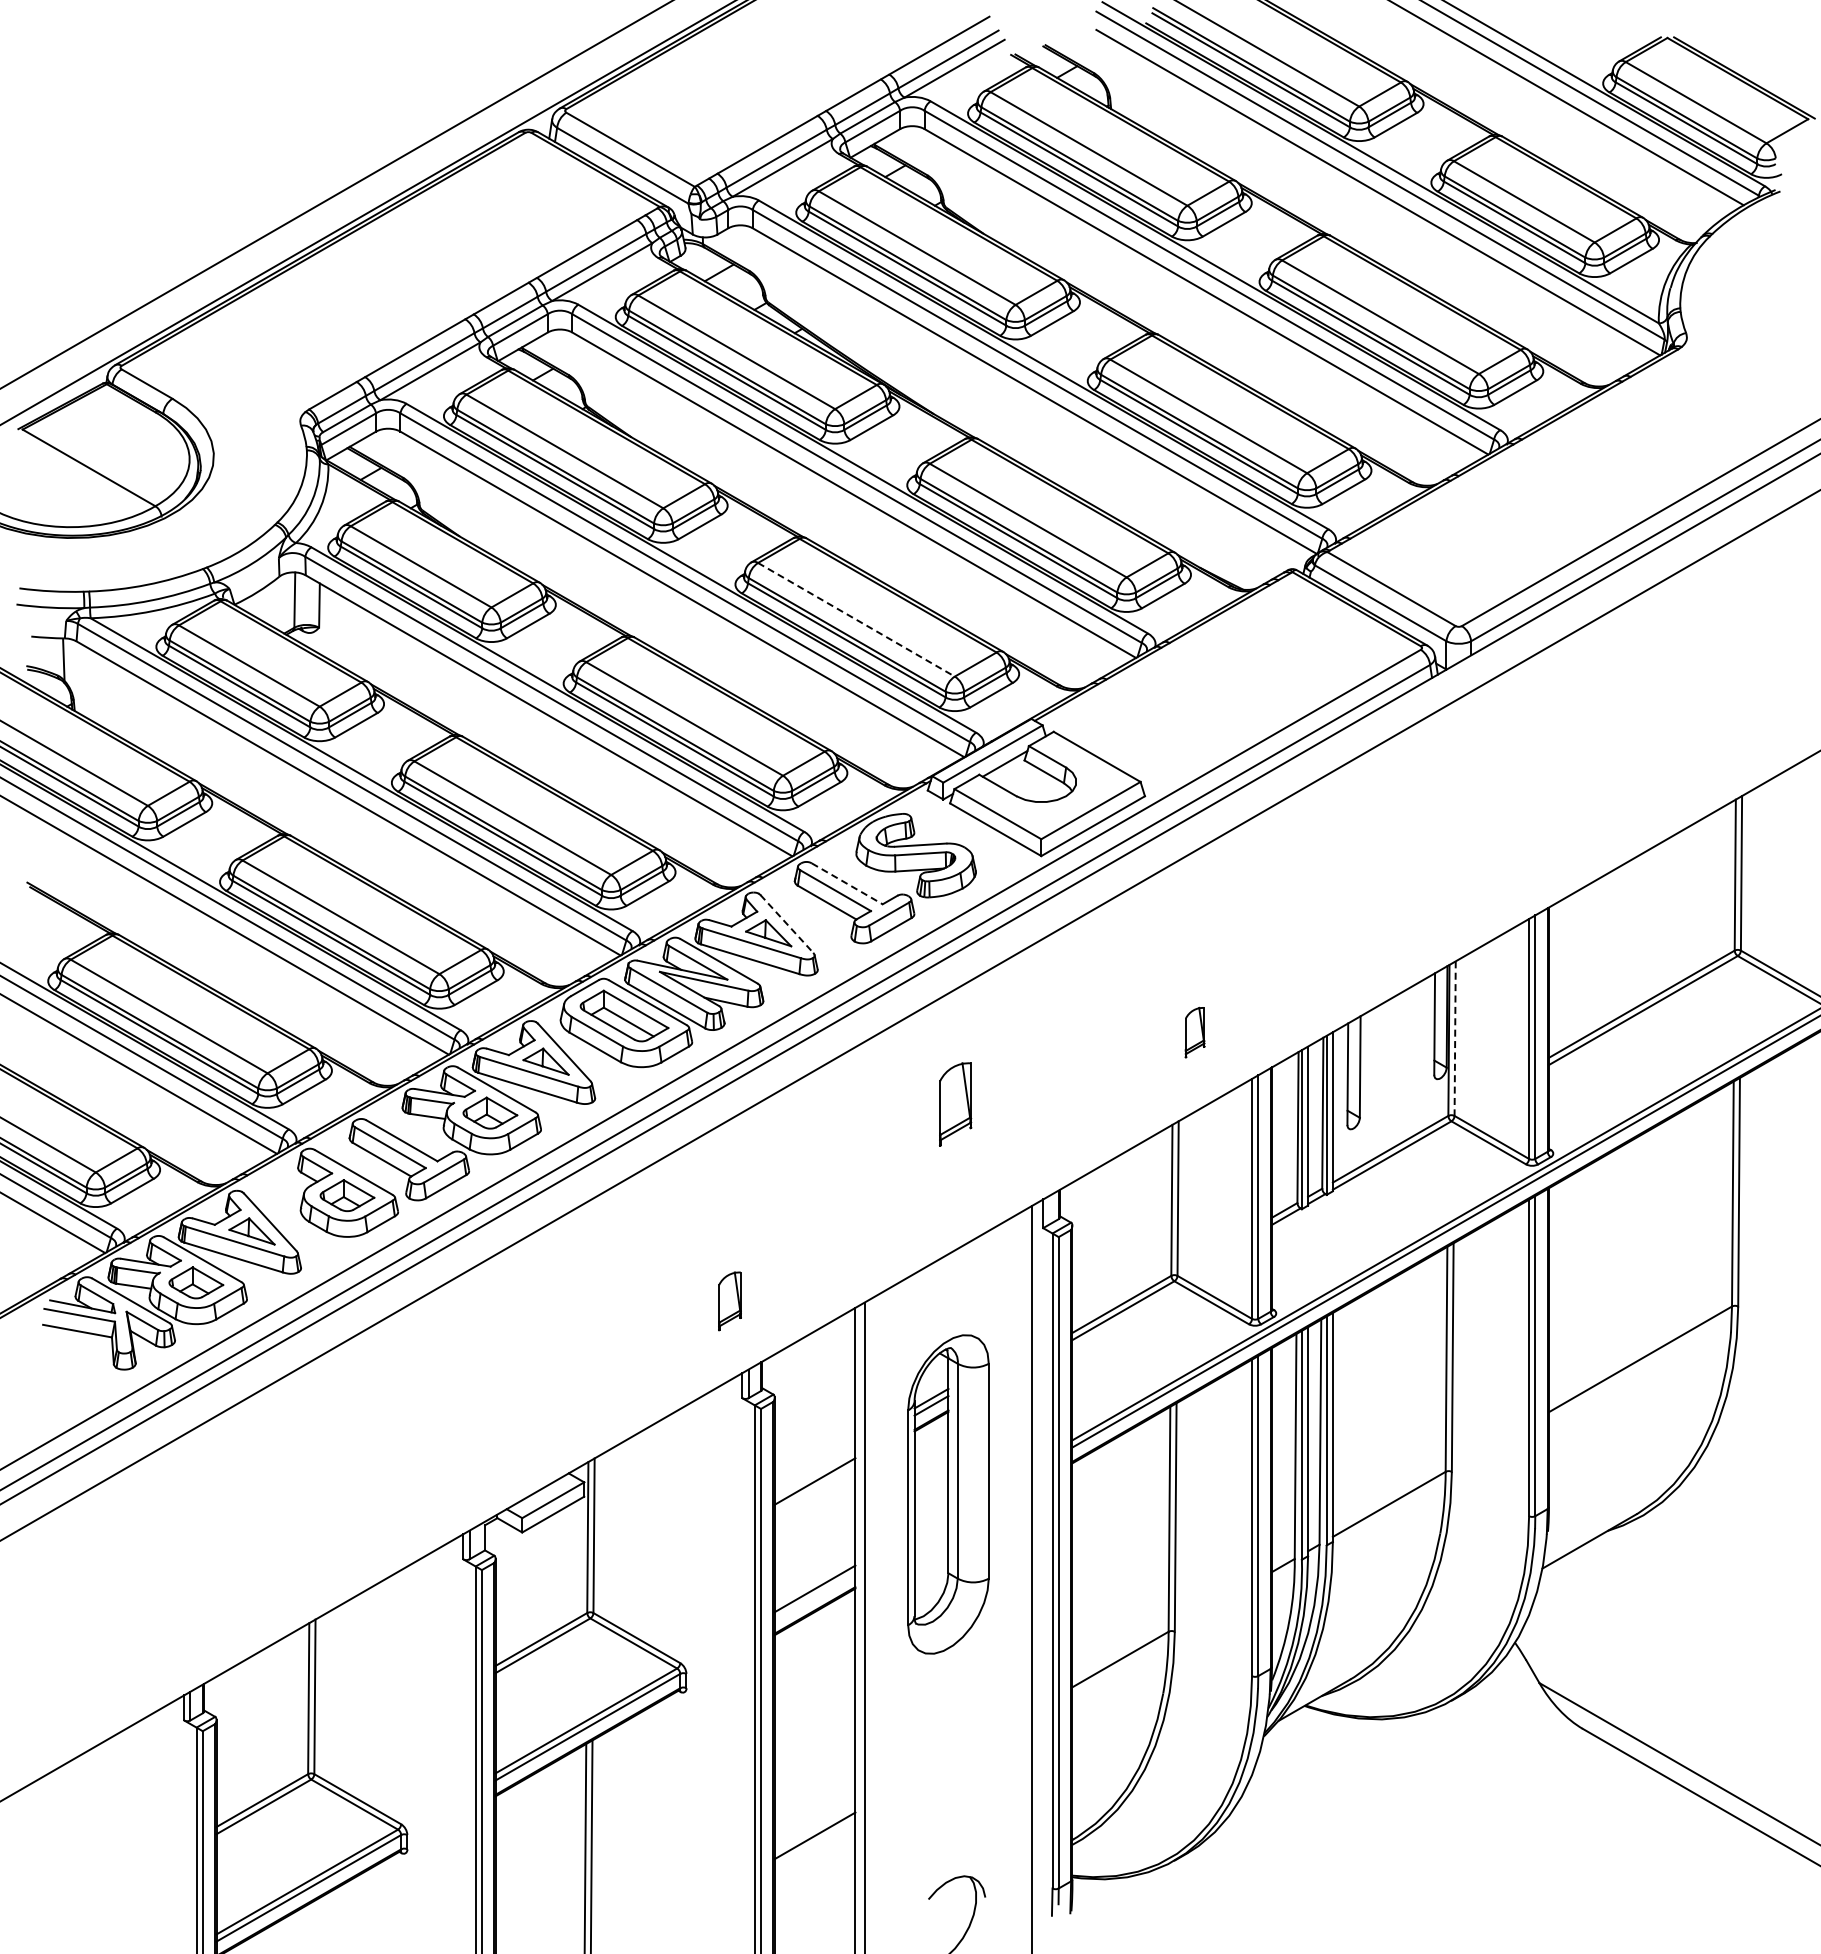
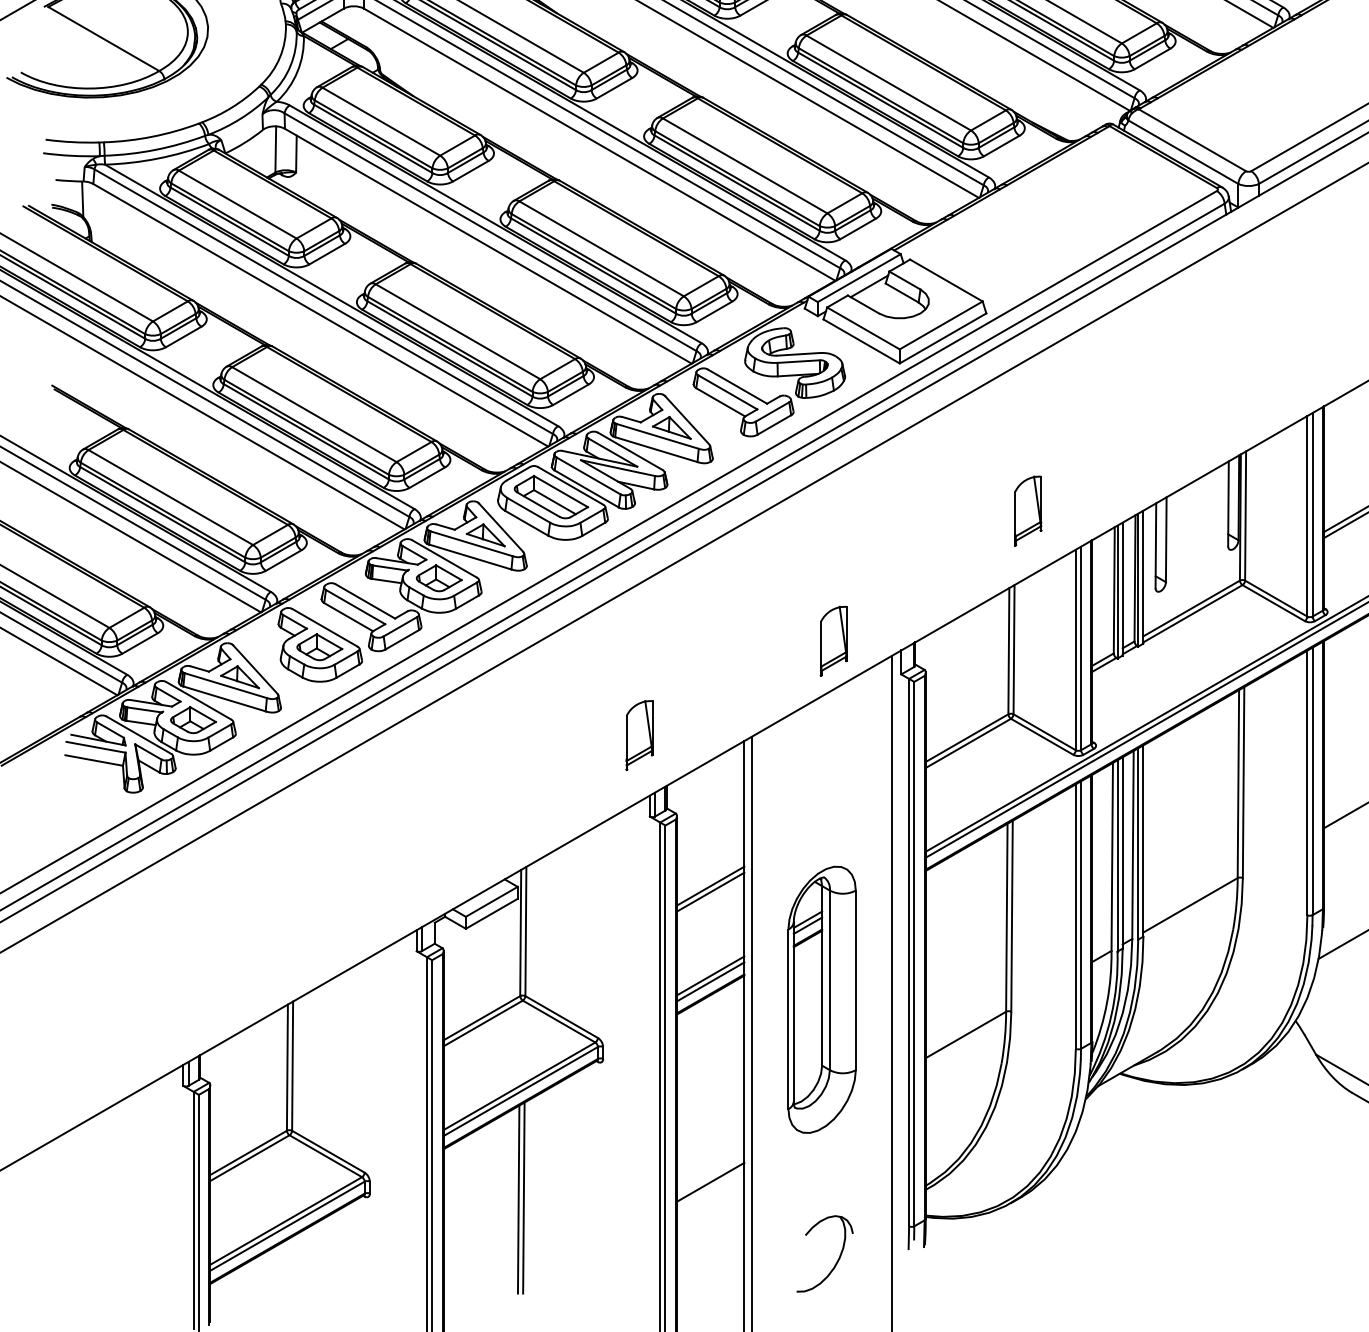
line: (856, 619) -> (745, 165), dashed -> solid
line: (847, 883) -> (737, 386), dashed -> solid
line: (787, 924) -> (687, 420), dashed -> solid
part: (1194, 1032) -> (1027, 510), size x1.67
line: (1455, 1039) -> (1245, 516), dashed -> solid
part: (955, 1104) -> (833, 641), moved
part: (729, 1301) -> (639, 735), size x1.43
line: (814, 1488) -> (710, 892), added
part: (948, 1494) -> (822, 999), moved
line: (814, 1595) -> (710, 981), added

